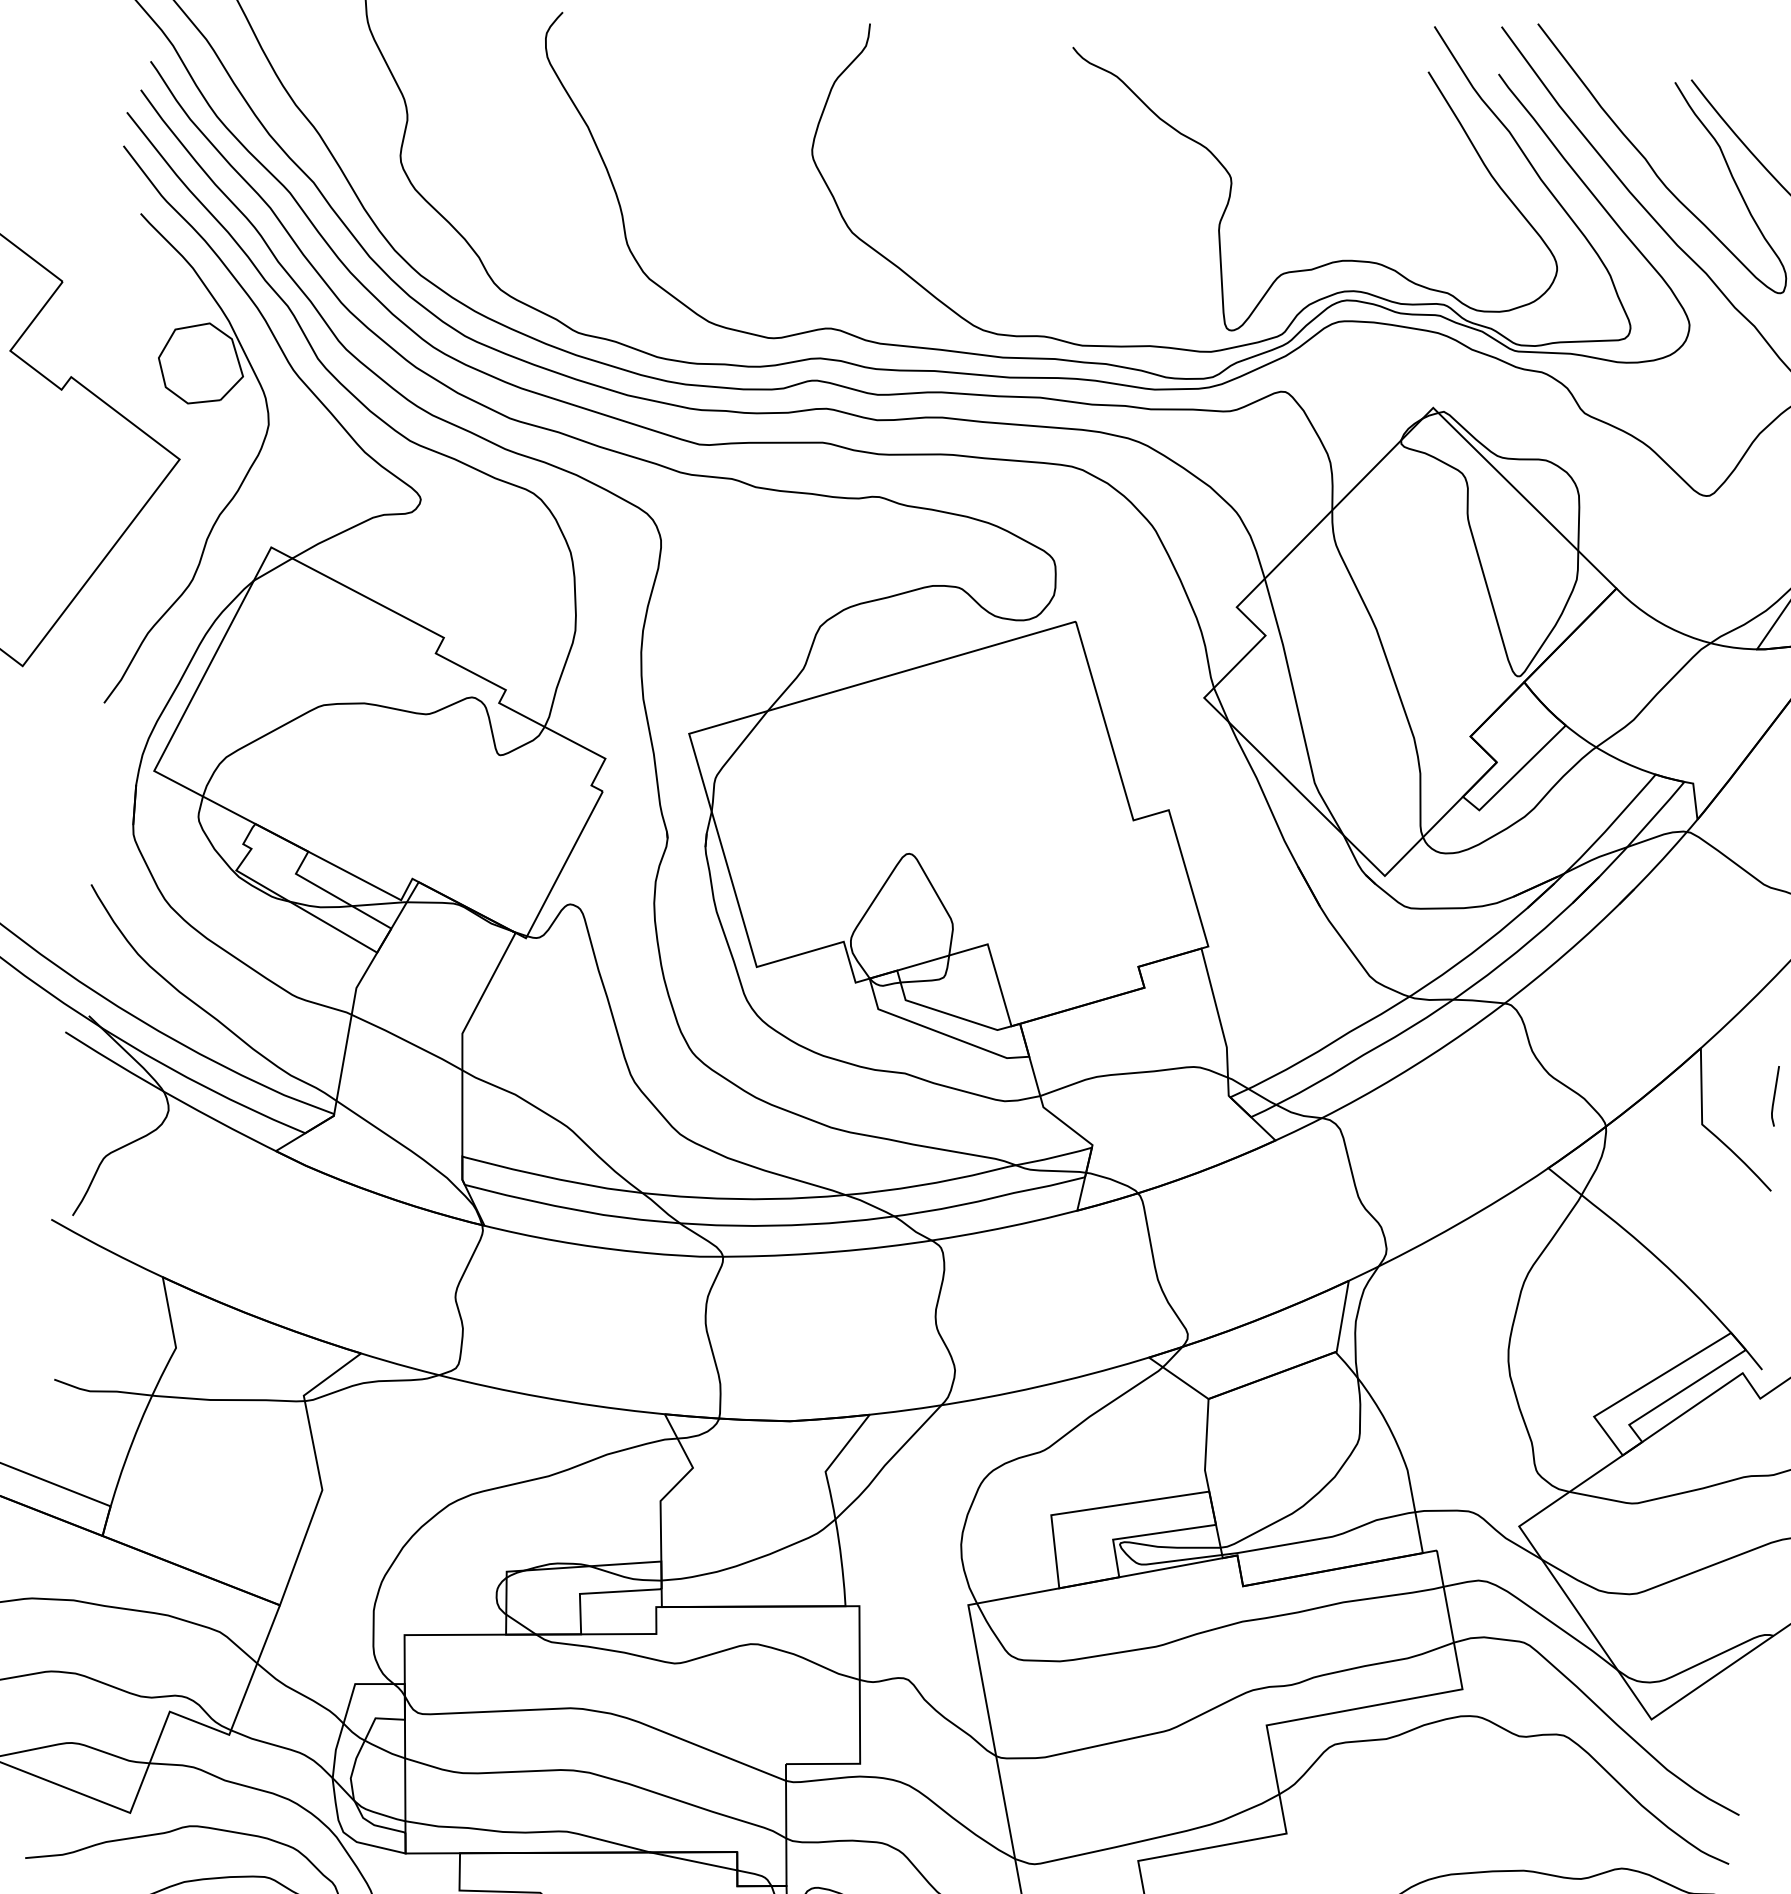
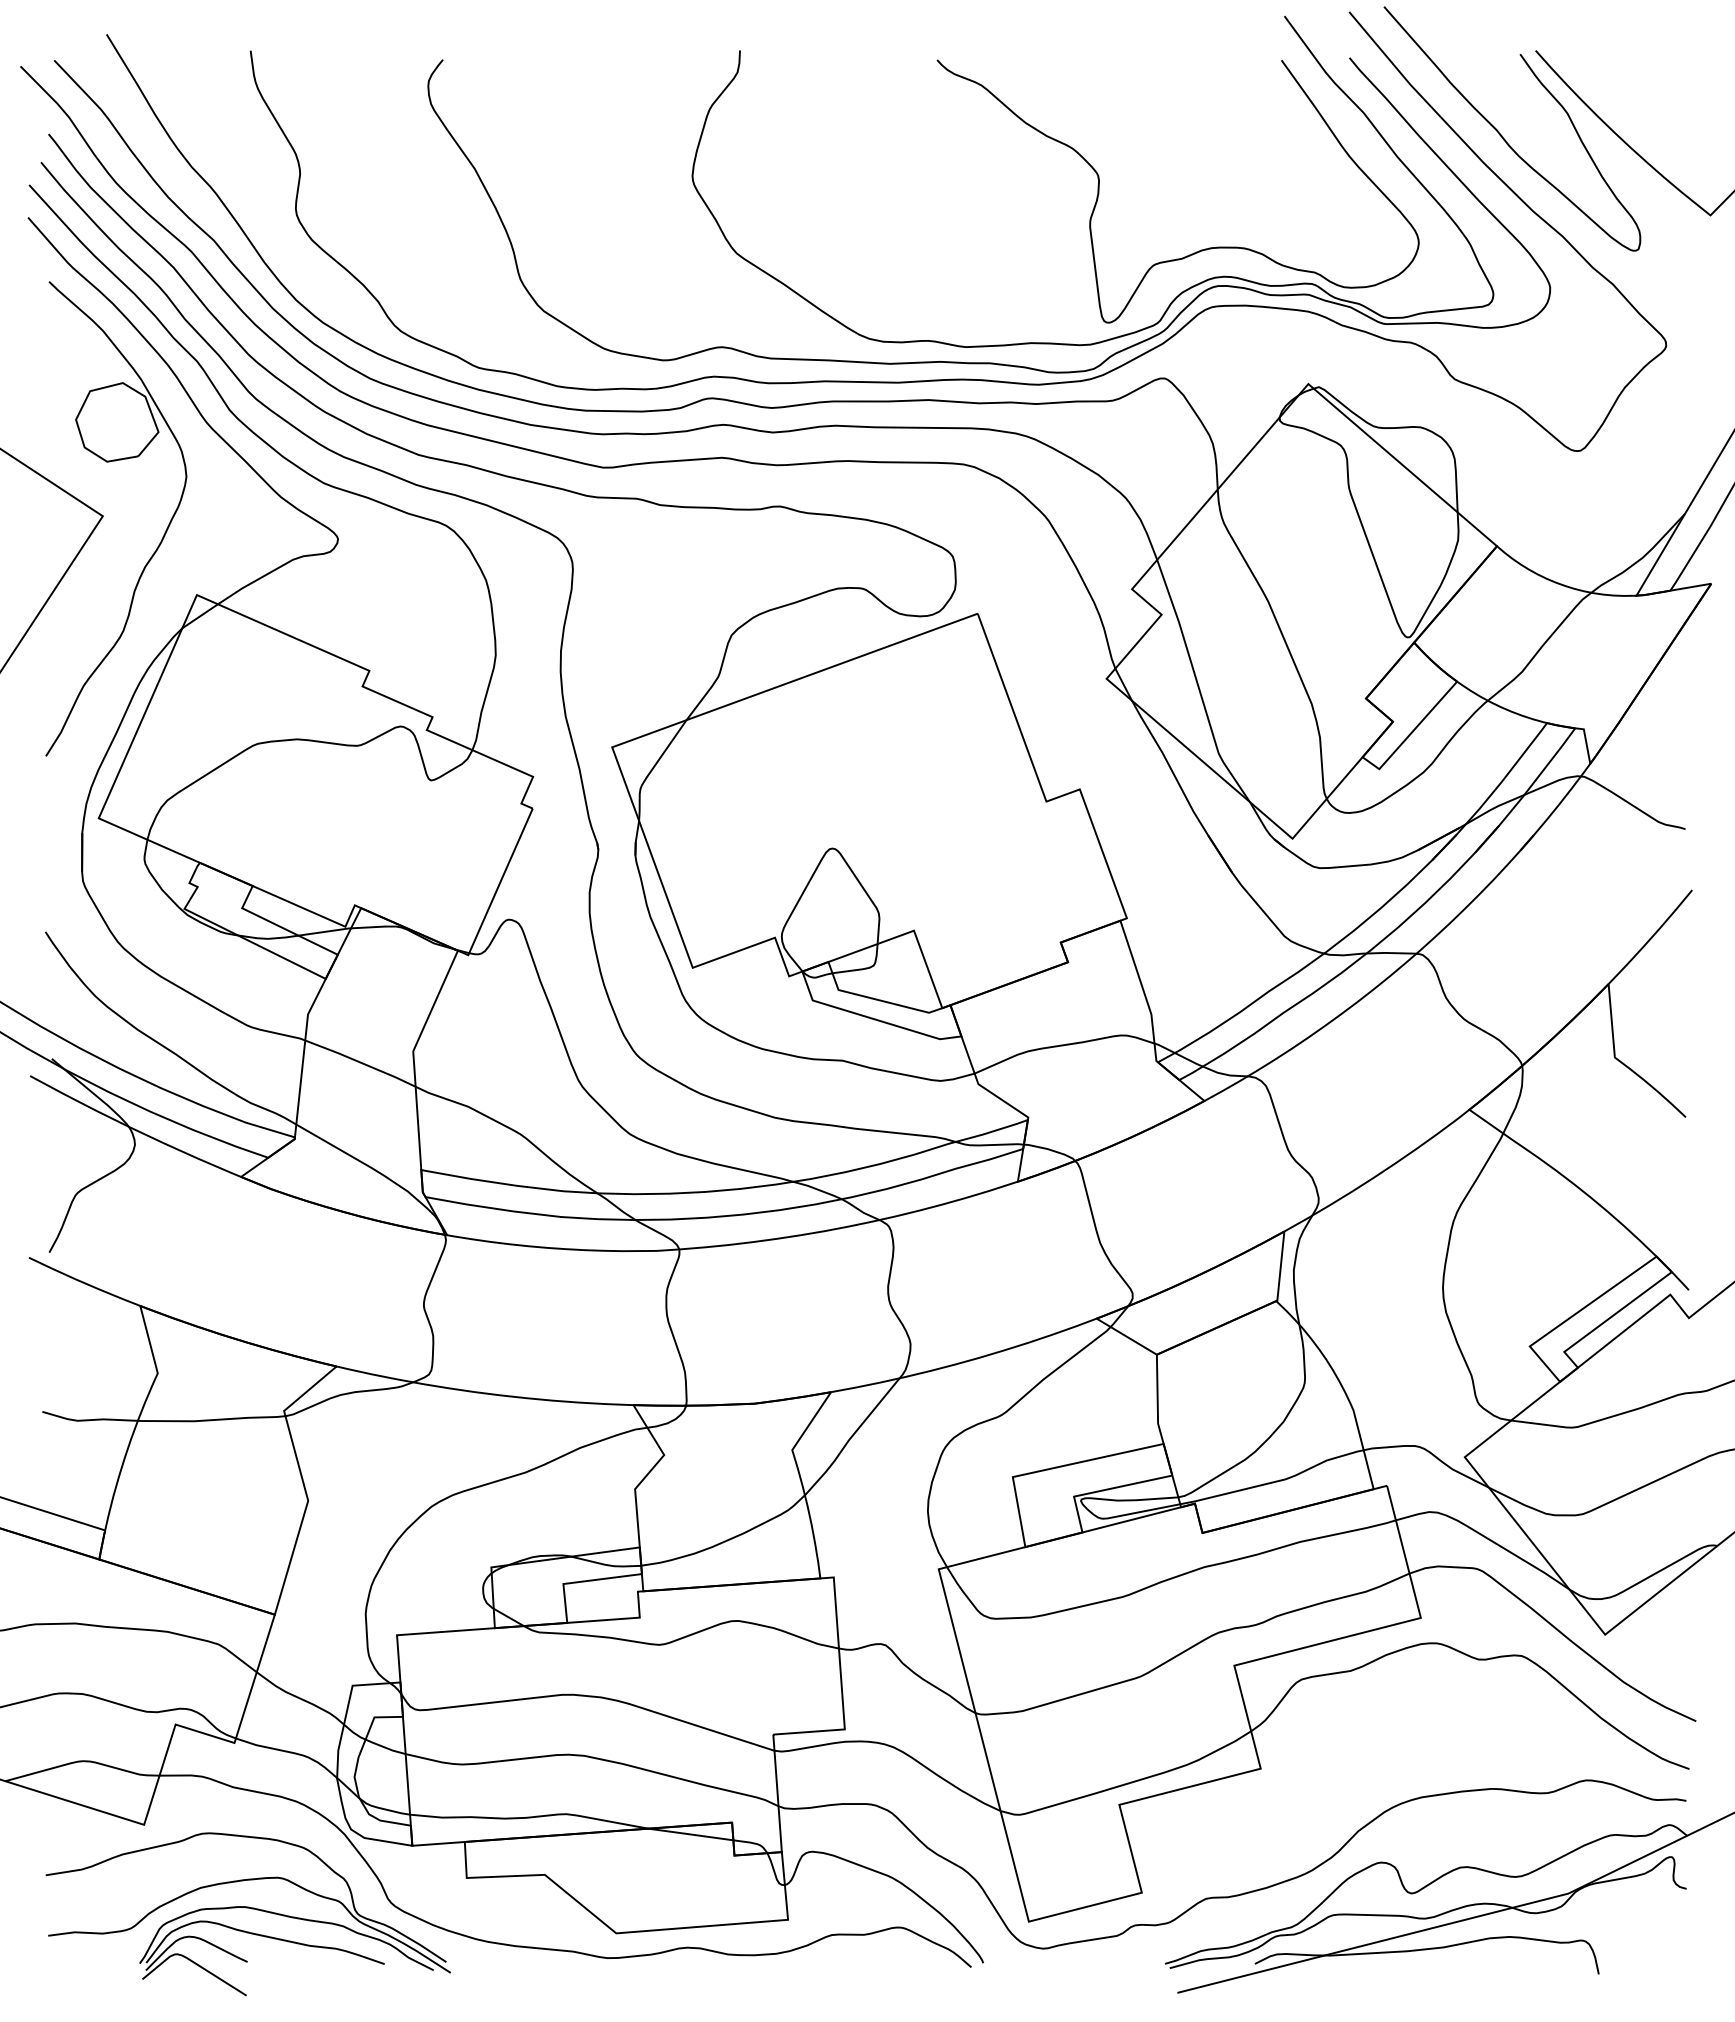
line: (1775, 1096) -> (1683, 1025), removed

